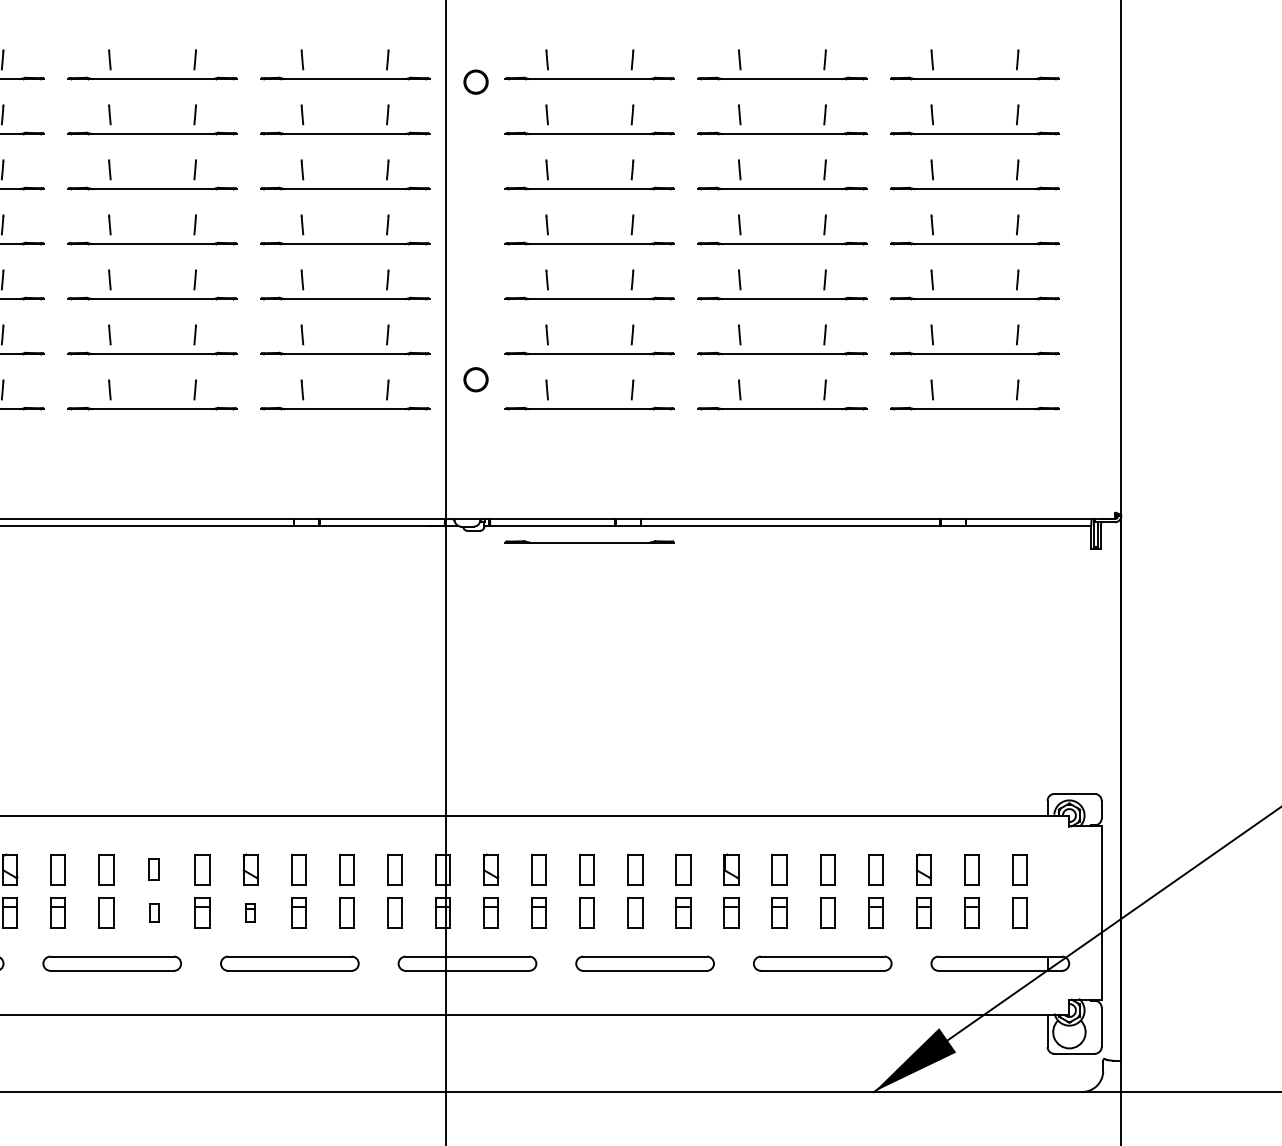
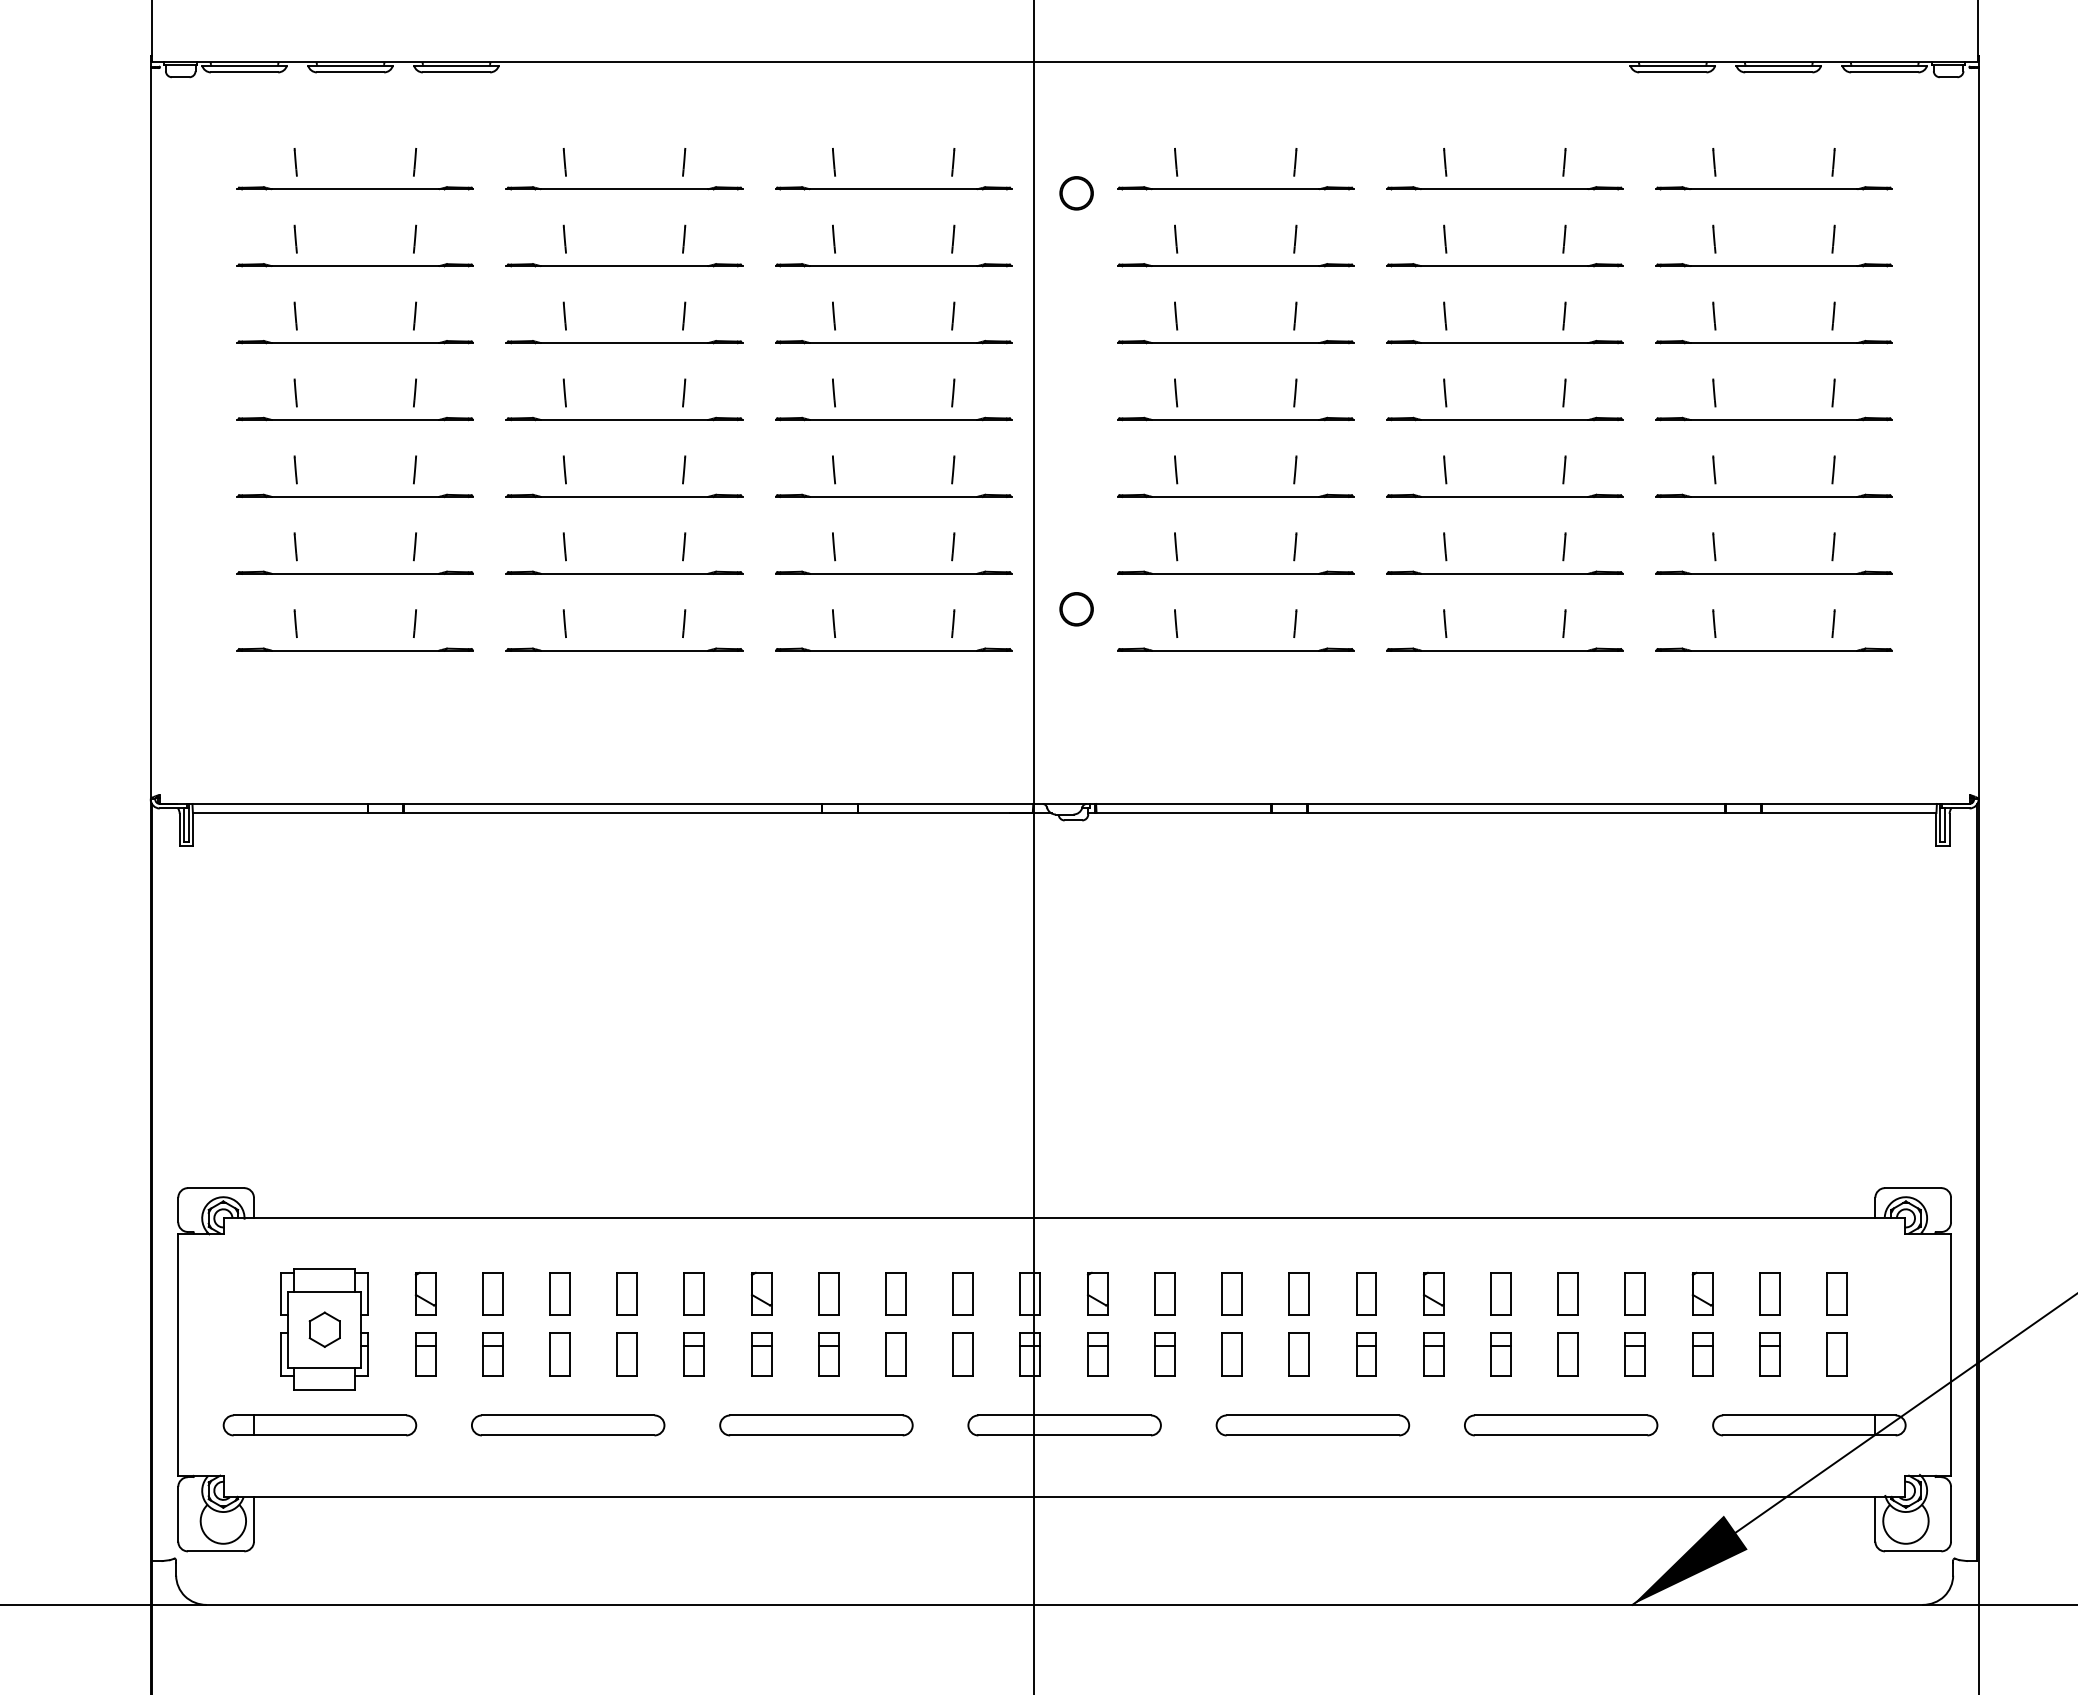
part: (589, 541) -> (1235, 835), removed
part: (153, 869) -> (626, 1293), size x1.43
part: (153, 912) -> (626, 1354), size x1.67
part: (250, 912) -> (761, 1354), size x1.67

